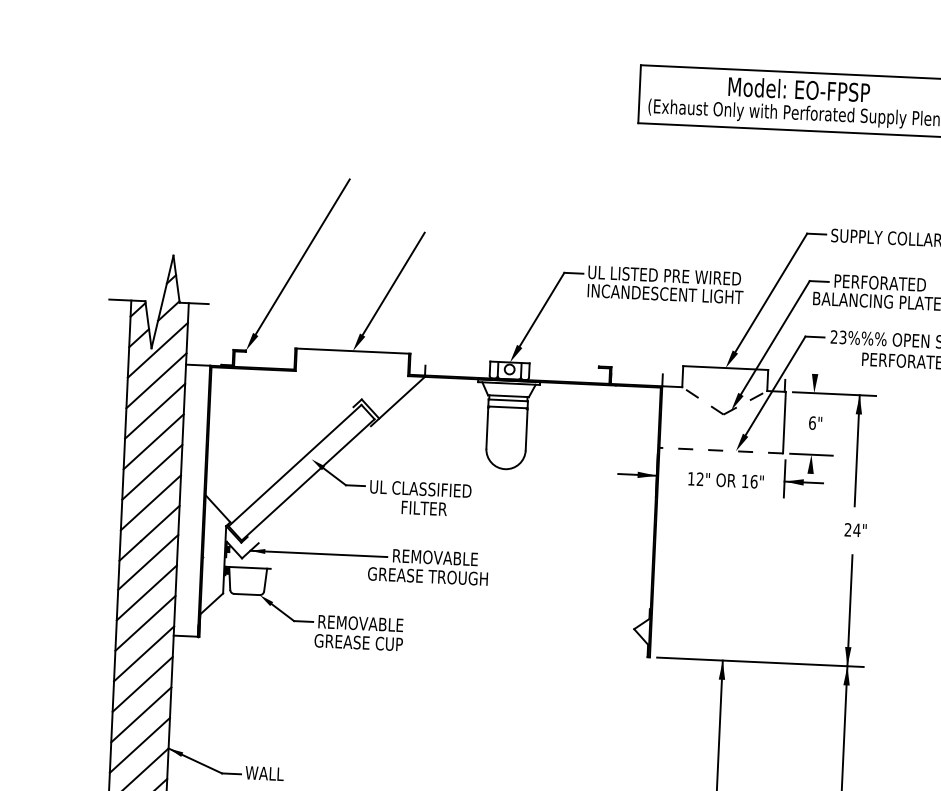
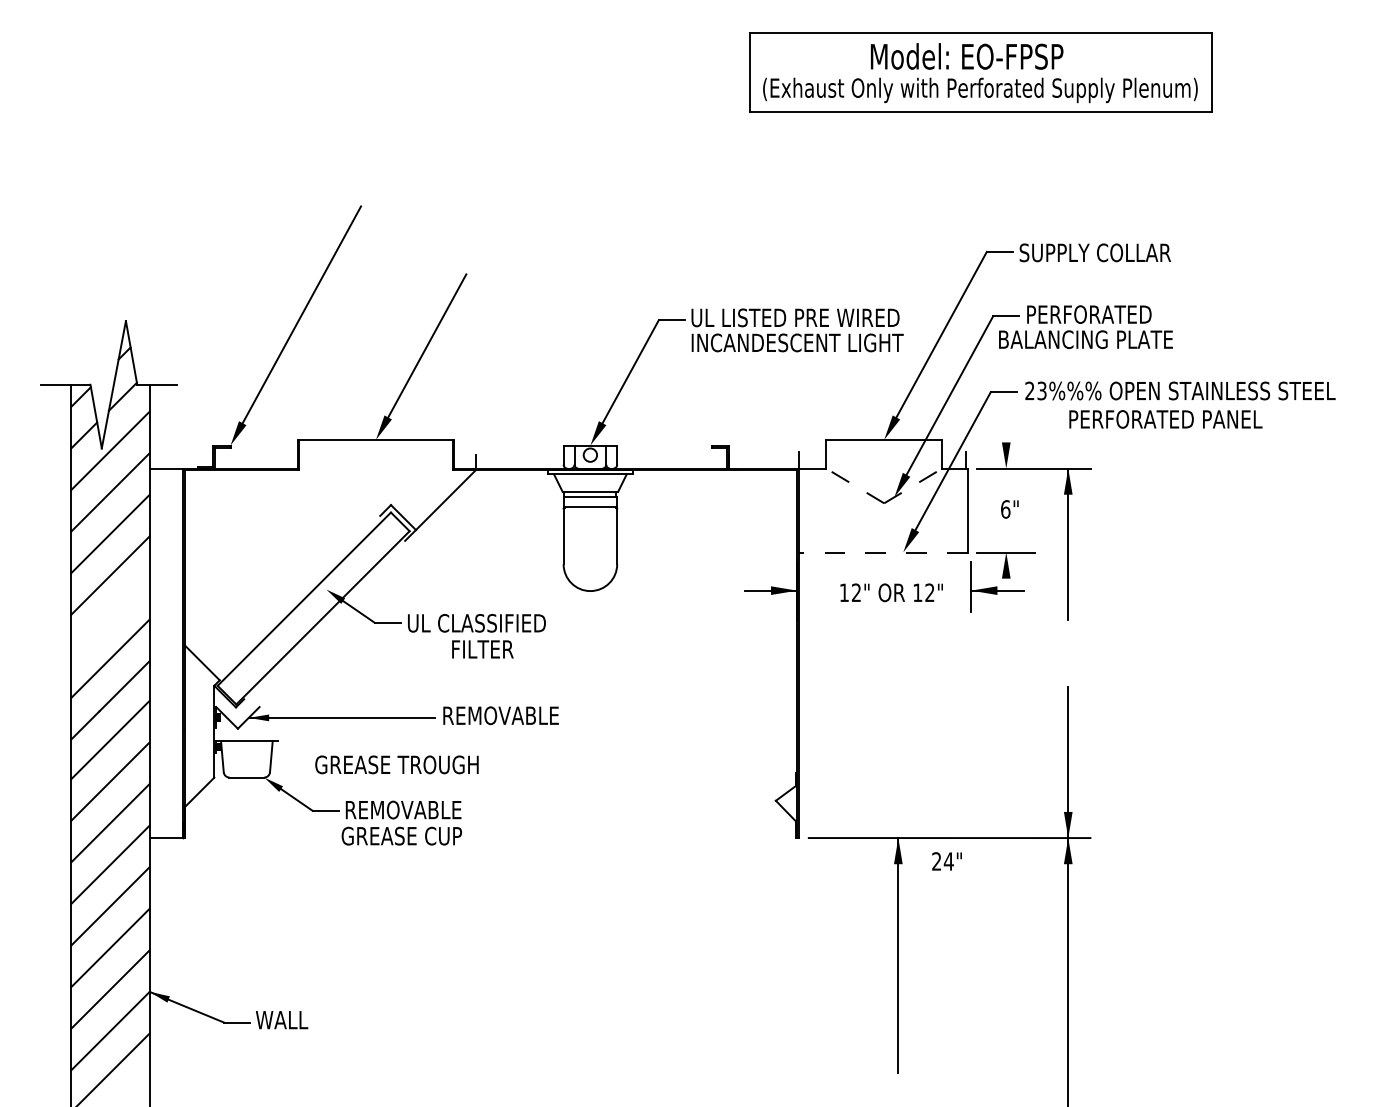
line: (152, 471) -> (110, 616), removed
text: (753, 481) -> (929, 592), 16" -> 12"
text: (855, 530) -> (946, 861), moved
text: (427, 576) -> (396, 764), moved

